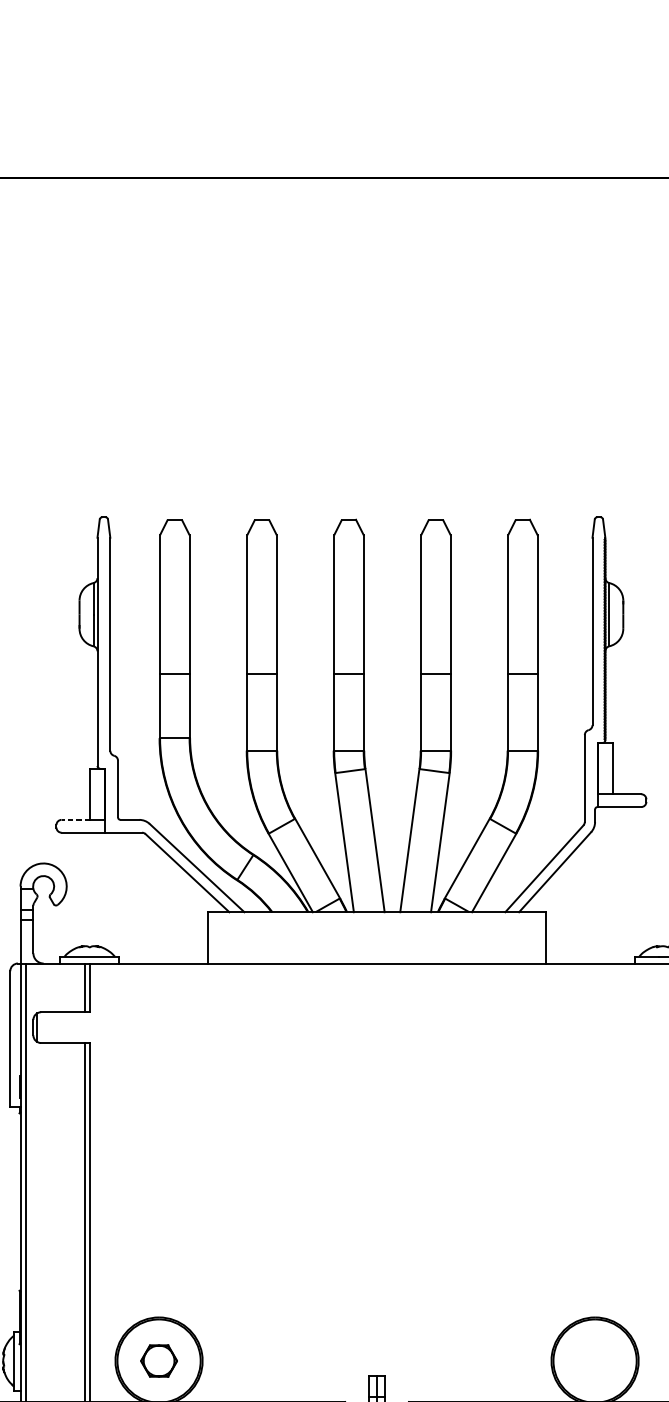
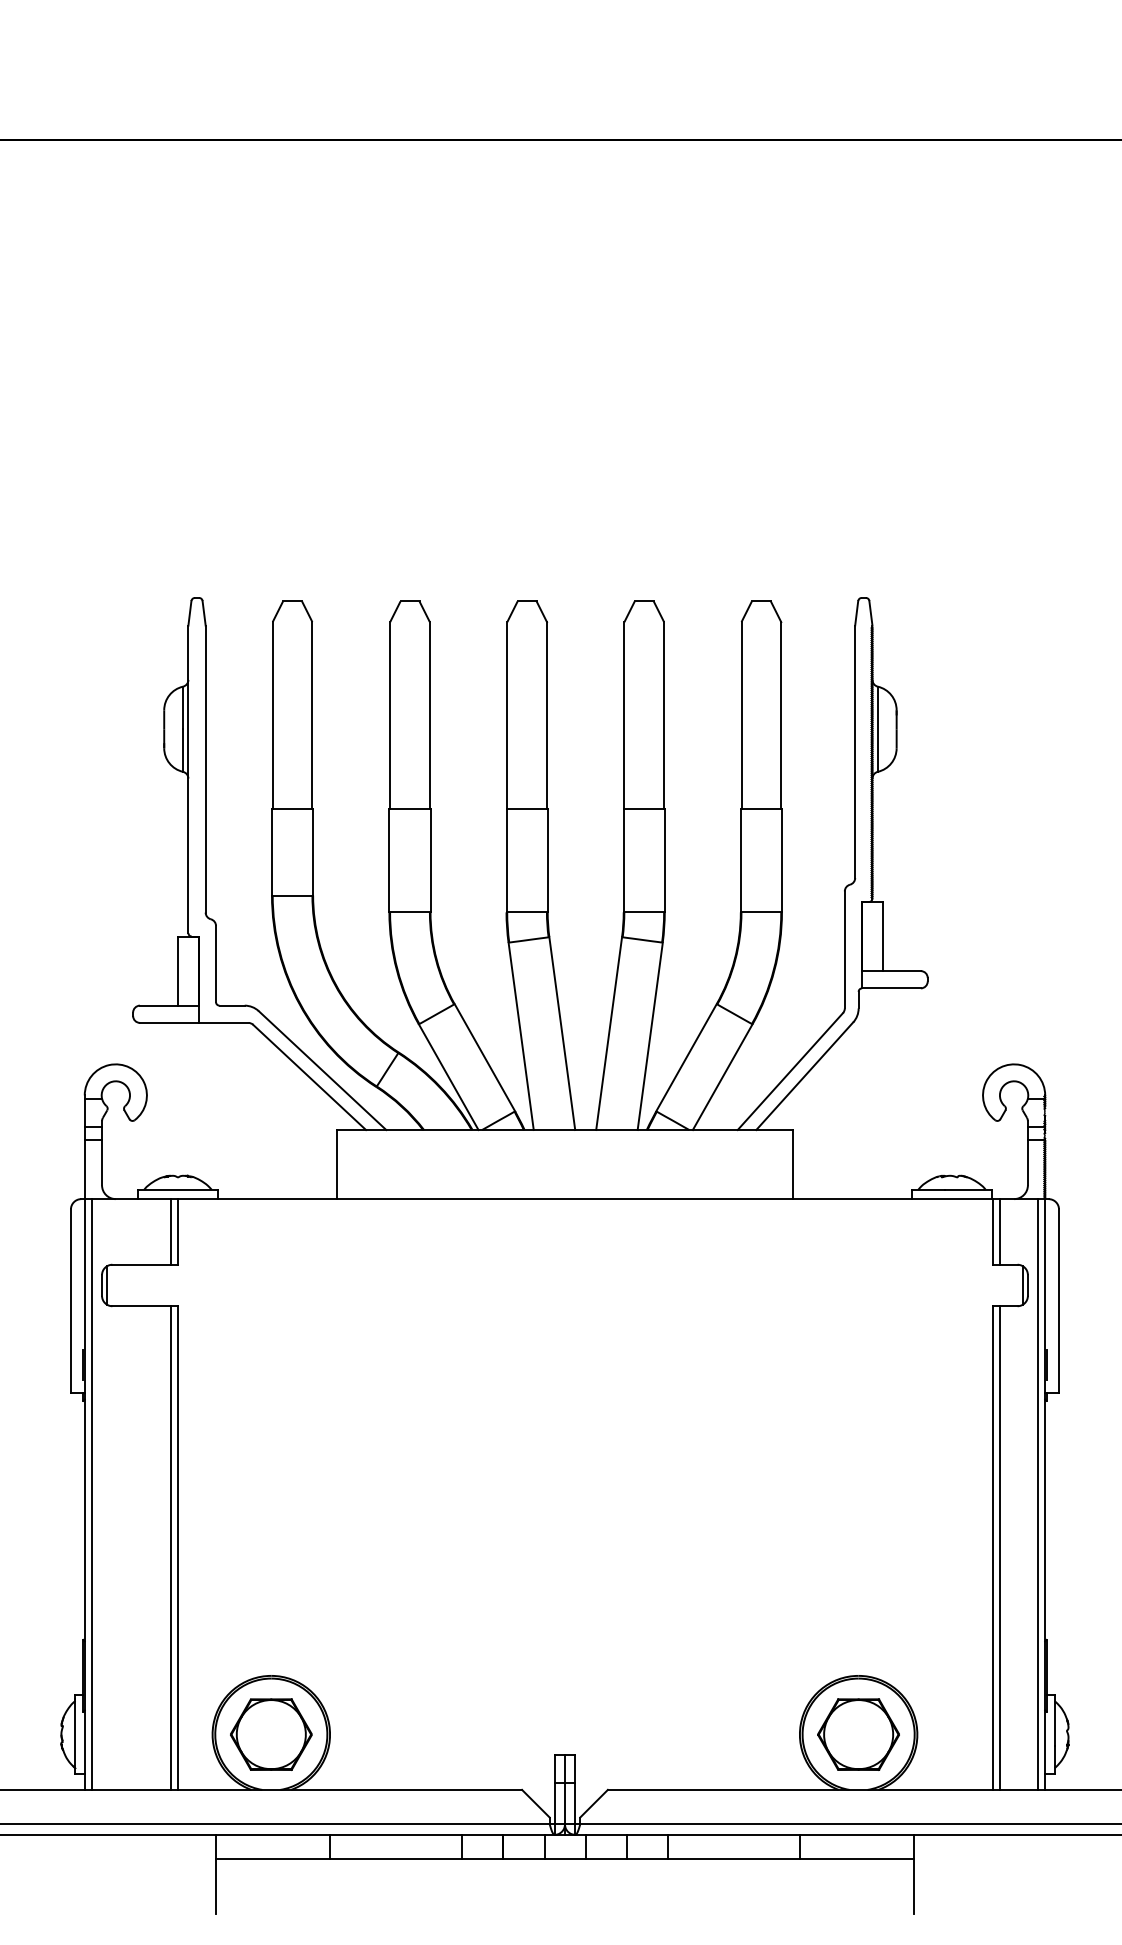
line: (75, 819) -> (158, 1005), dashed -> solid
part: (159, 1360) -> (271, 1734), size x1.67
part: (594, 1360) -> (858, 1734), added

